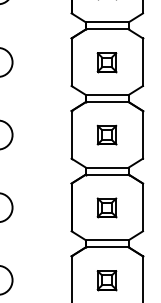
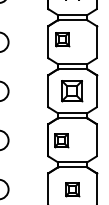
part: (107, 62) -> (62, 39), moved
part: (107, 135) -> (72, 91), size x1.6
part: (107, 207) -> (61, 140), moved

